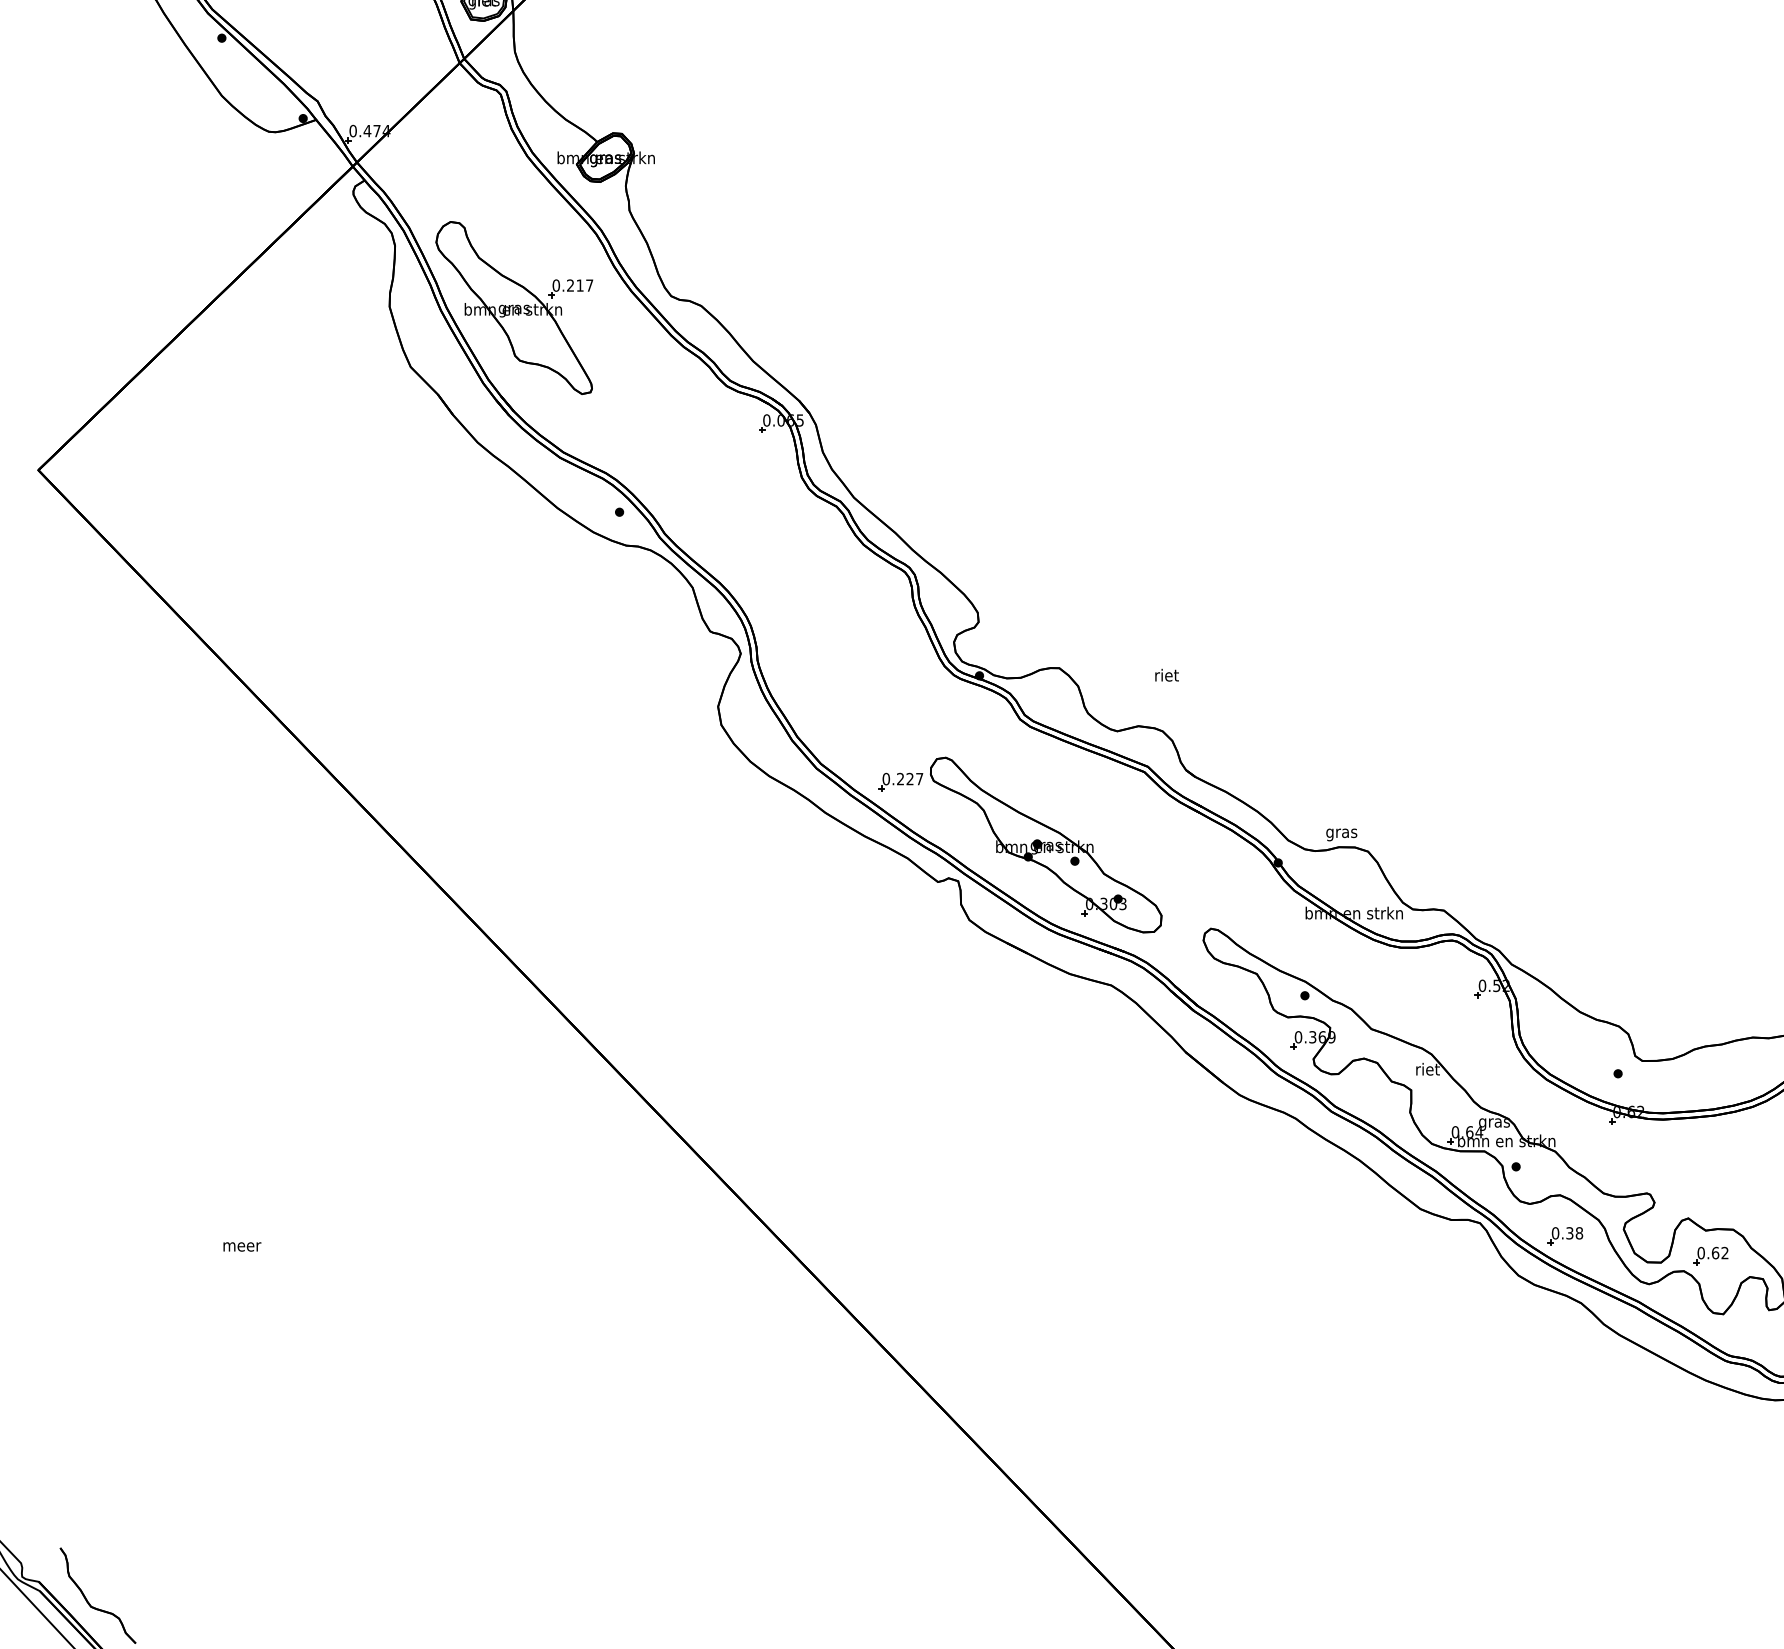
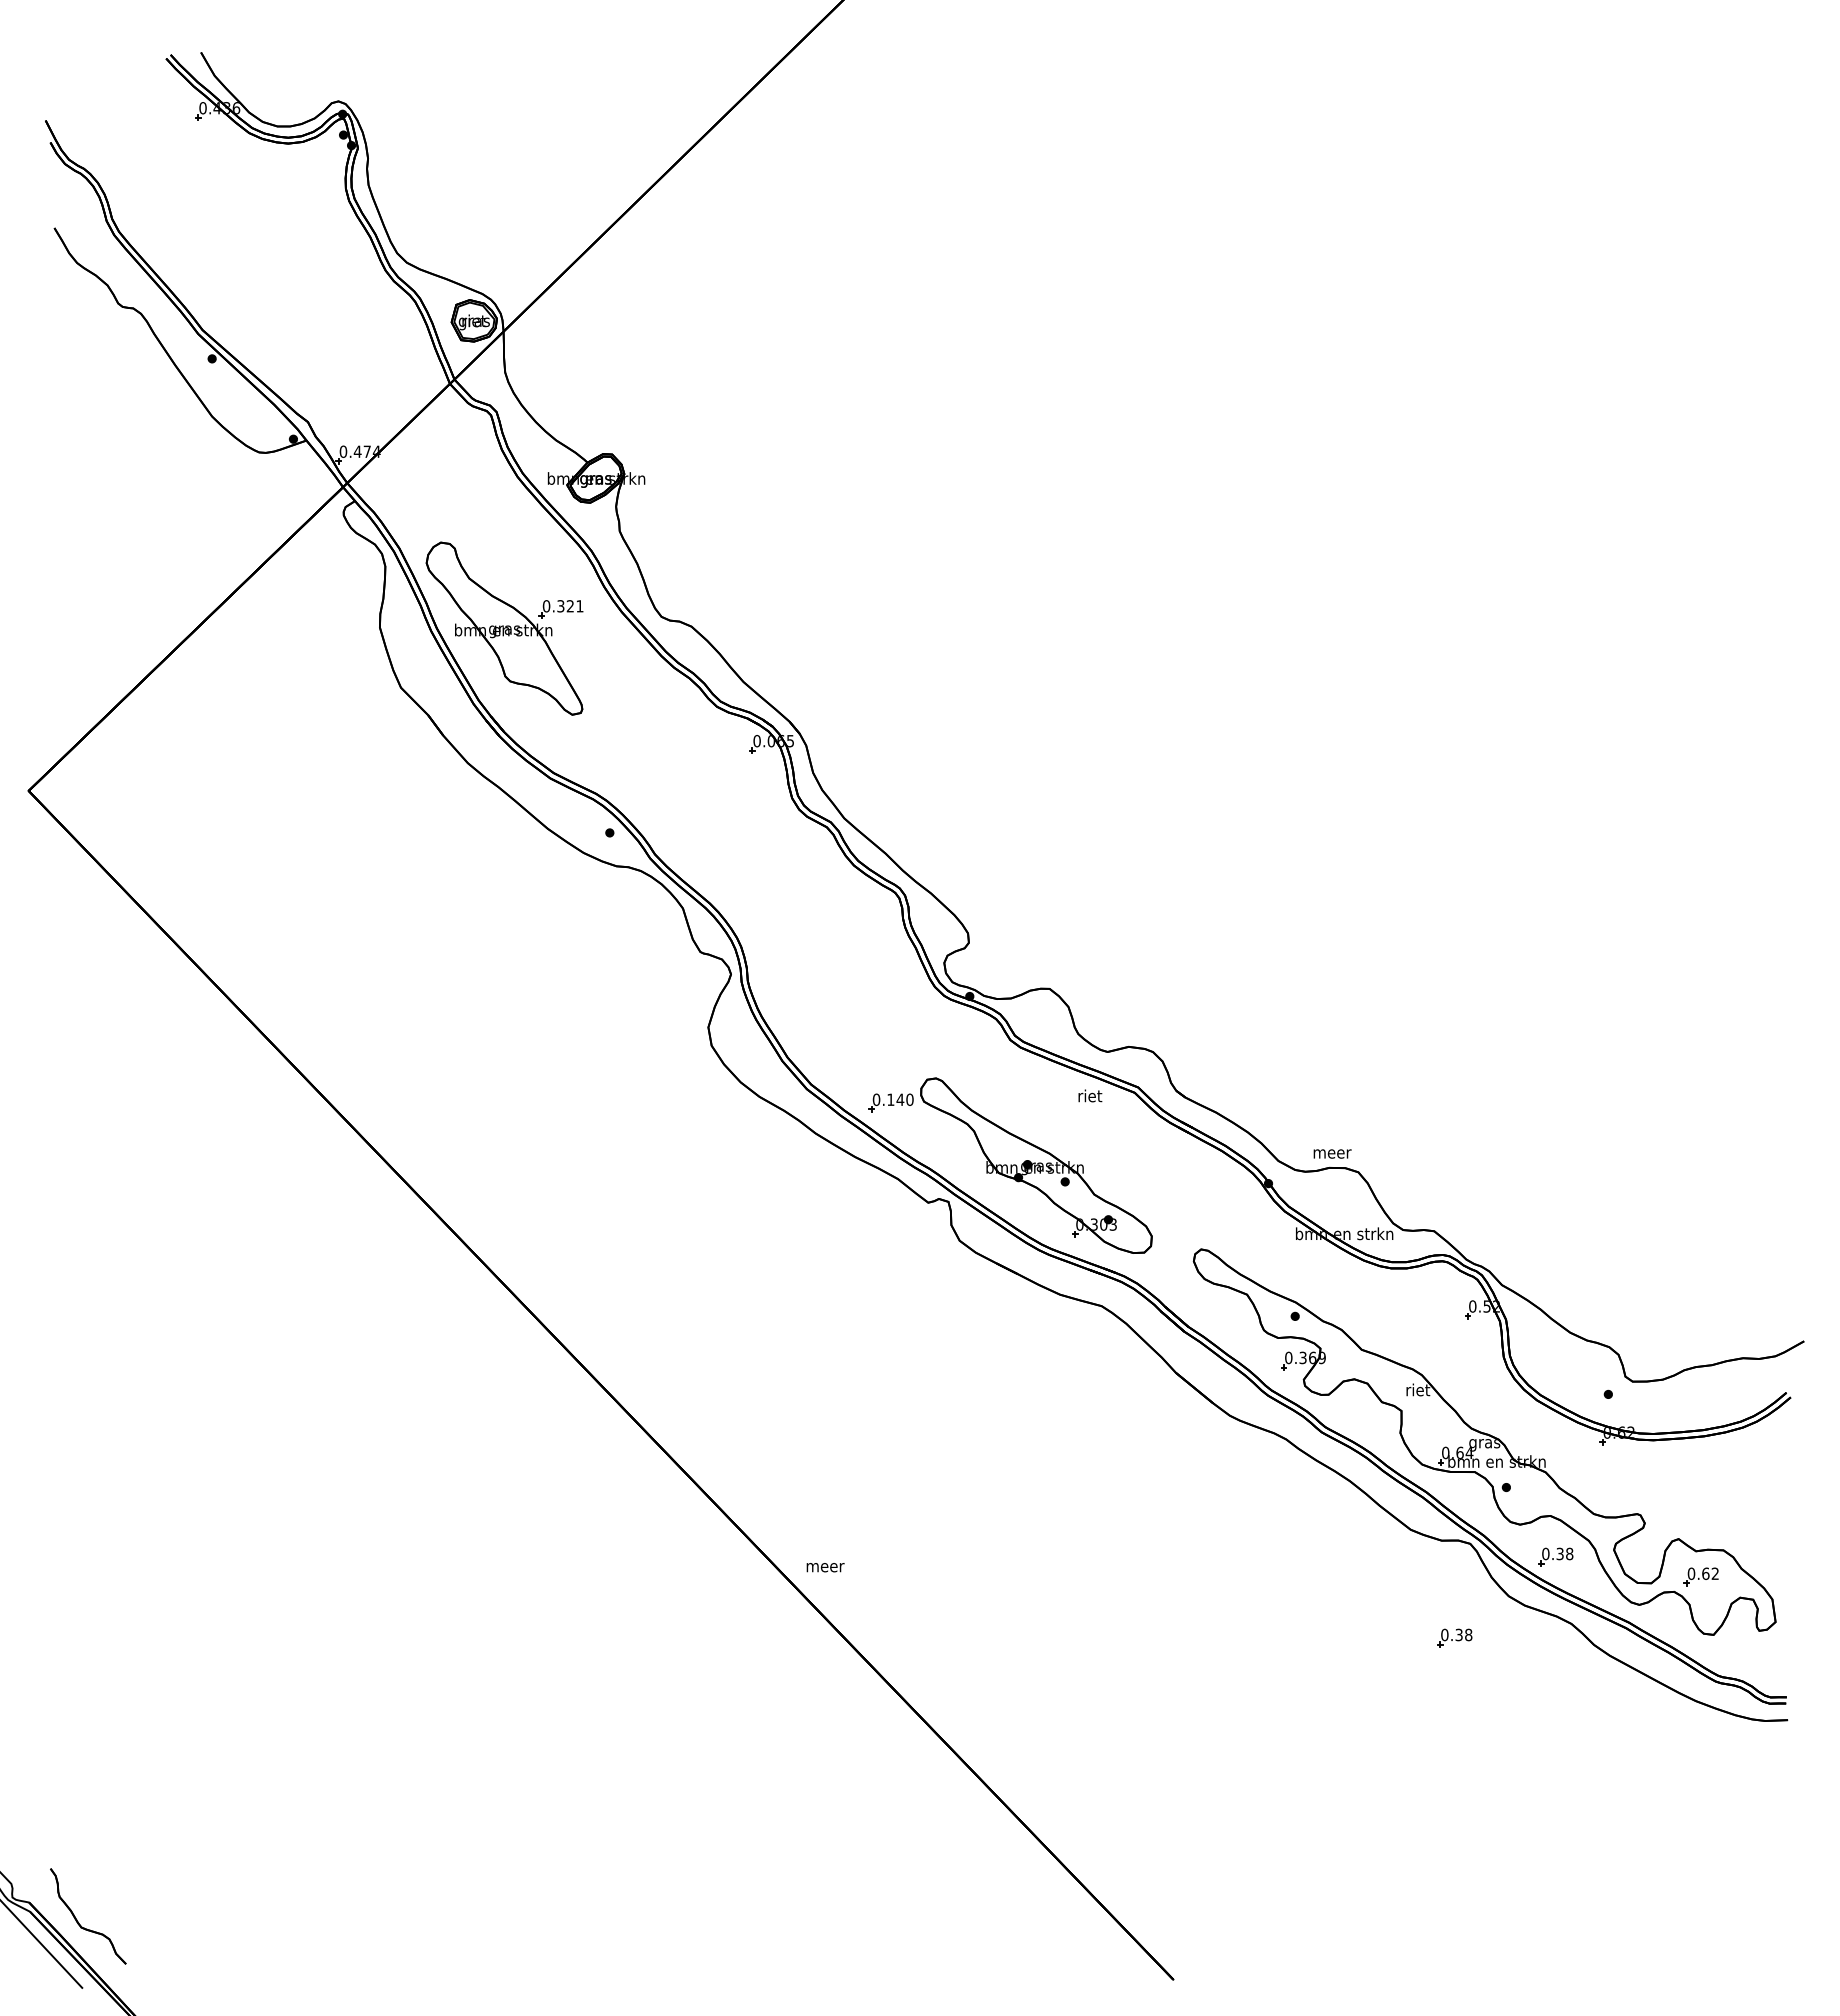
text: (580, 285) -> (570, 606), 0.217 -> 0.321
text: (1167, 674) -> (1090, 1095), moved
text: (910, 778) -> (900, 1099), 0.227 -> 0.140
text: (1342, 834) -> (1332, 1155), gras -> meer
text: (242, 1246) -> (825, 1567), moved
part: (1464, 1316) -> (1454, 1637), added

